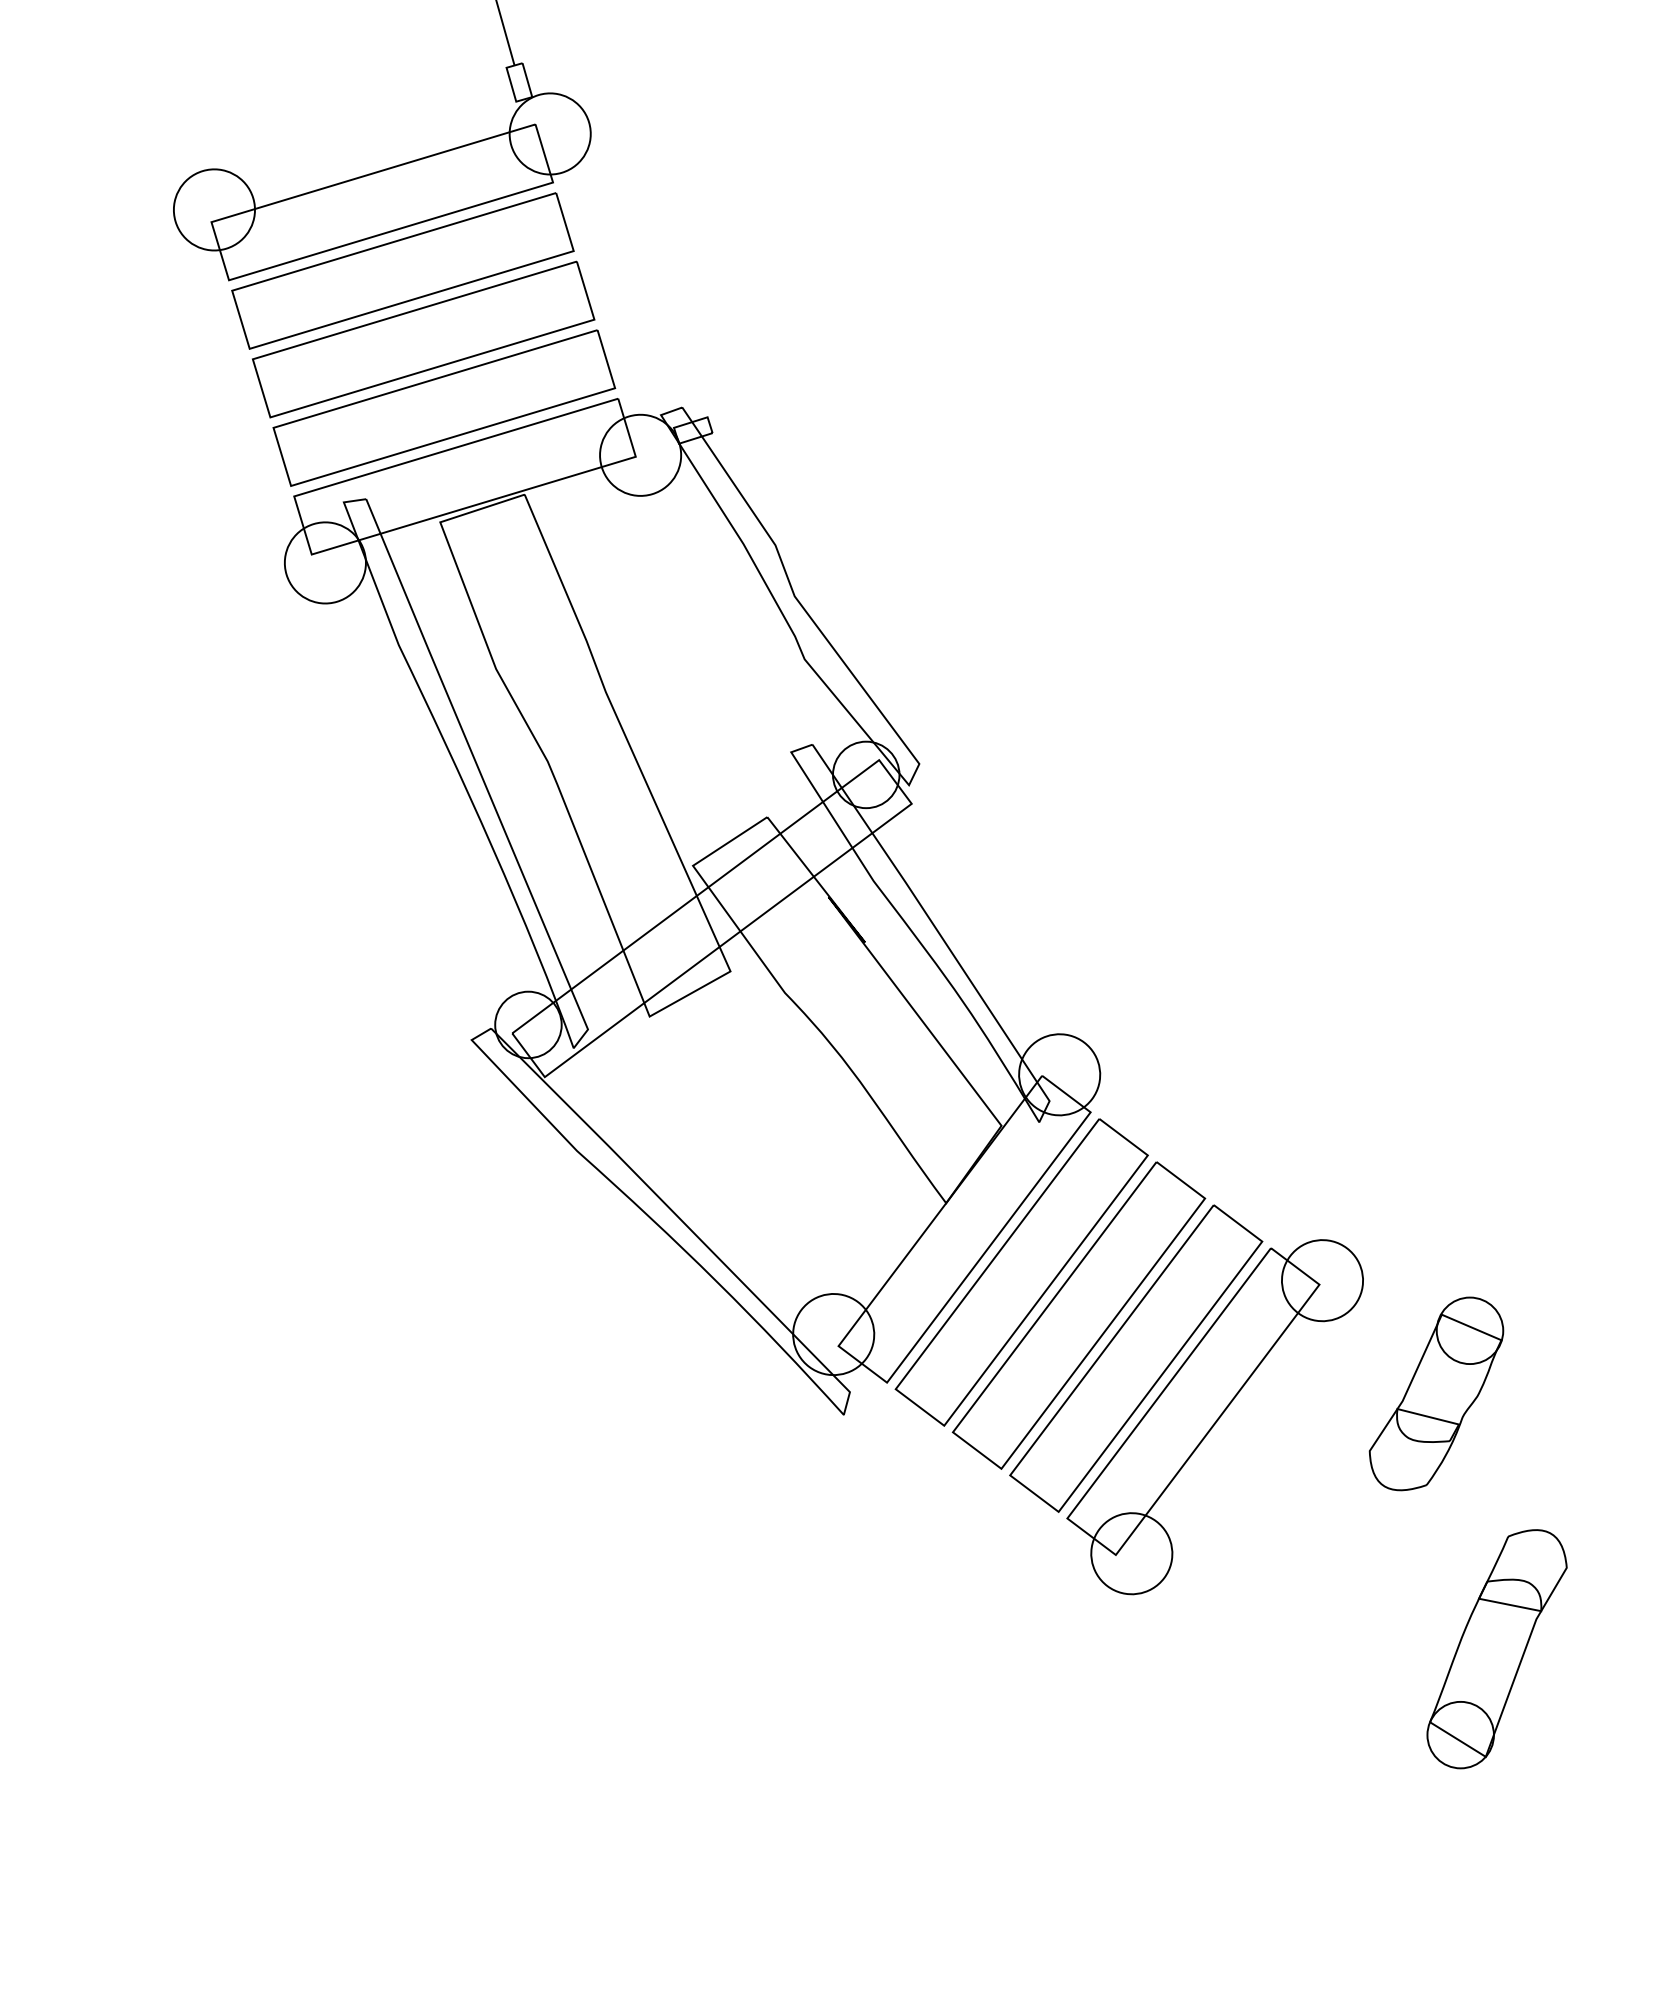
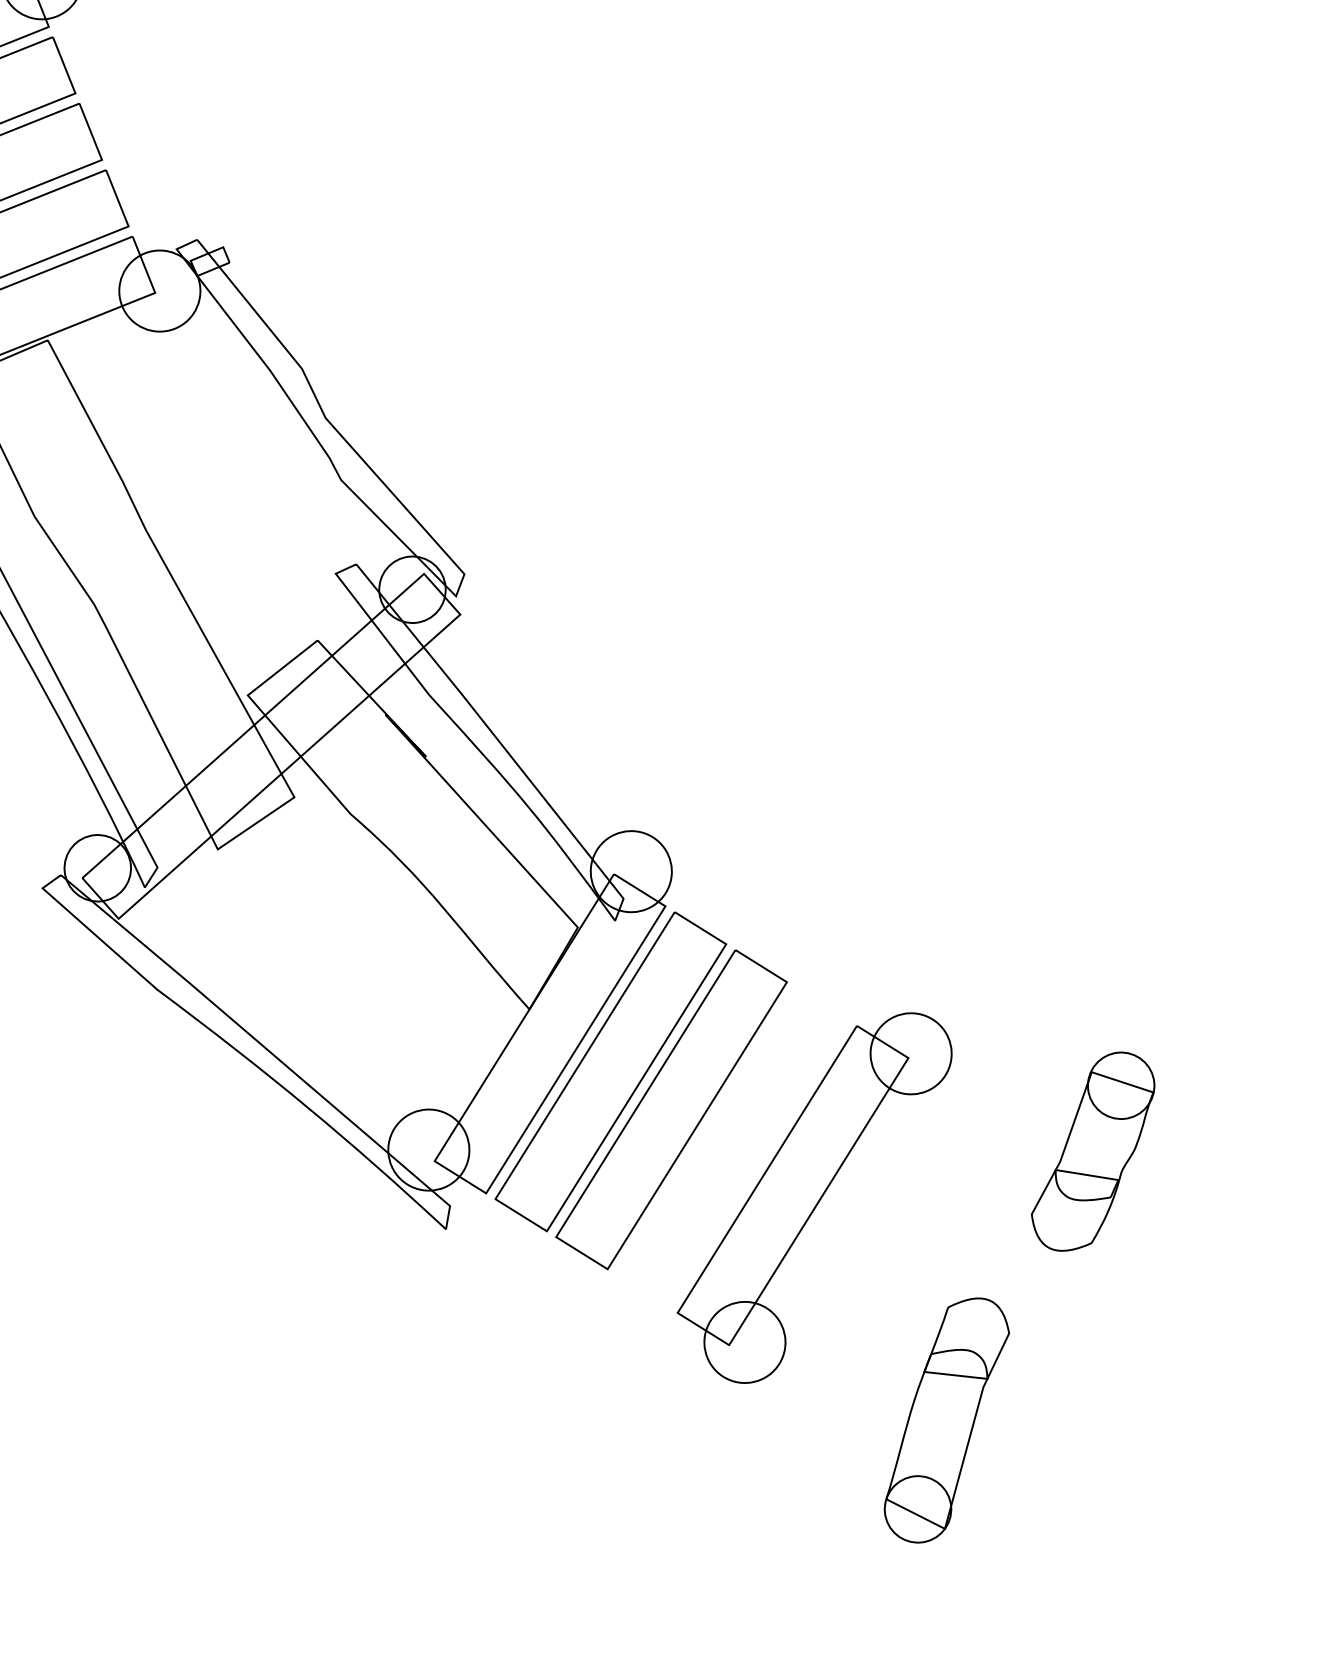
part: (1136, 1358) -> (732, 1147), removed
part: (1436, 1393) -> (1093, 1151), moved
part: (1496, 1649) -> (946, 1420), moved

